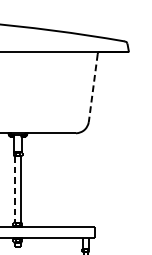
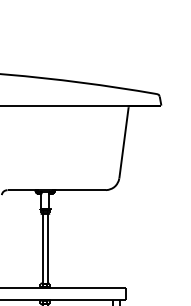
line: (92, 87) -> (123, 142), dashed -> solid
line: (15, 189) -> (42, 248), dashed -> solid

